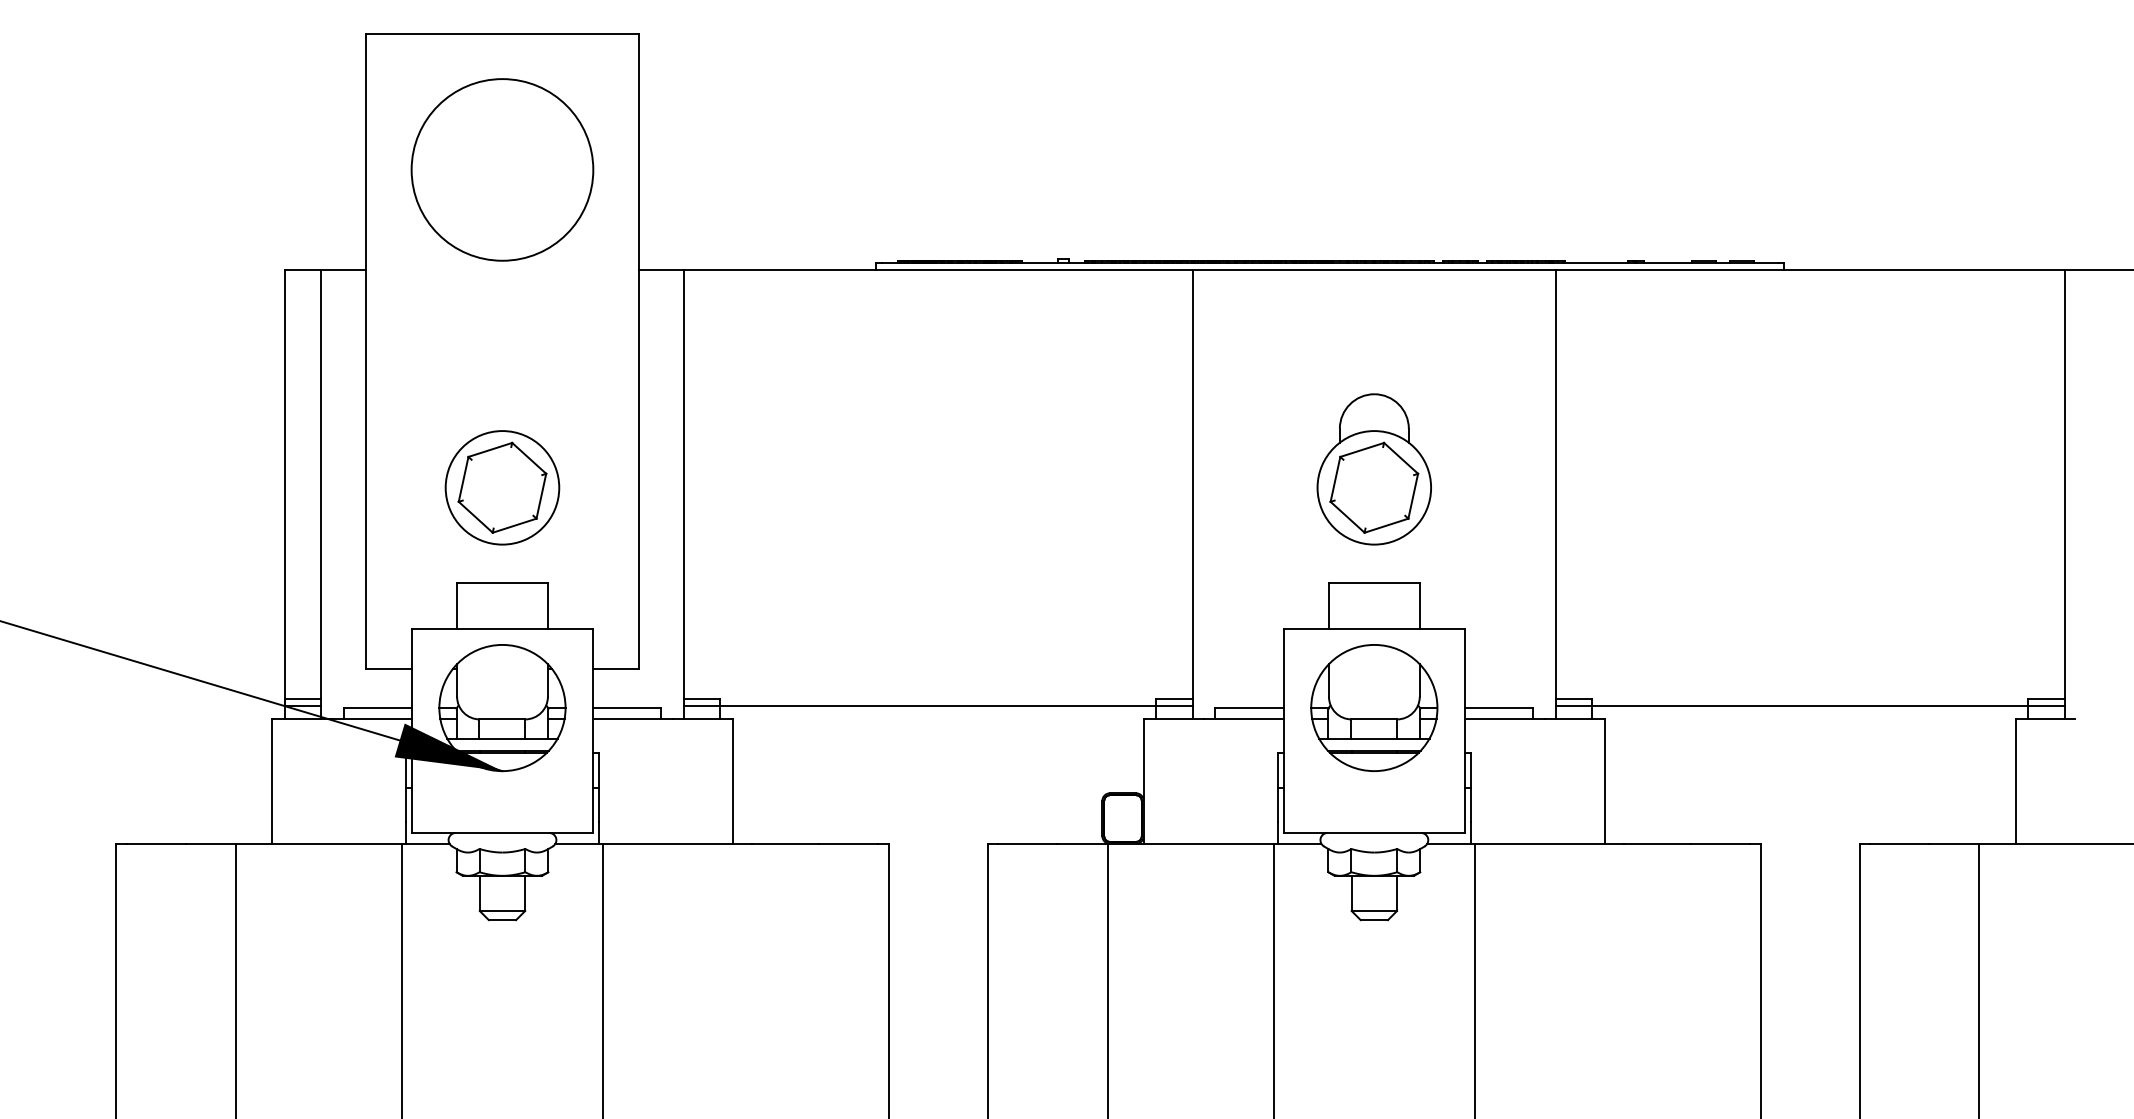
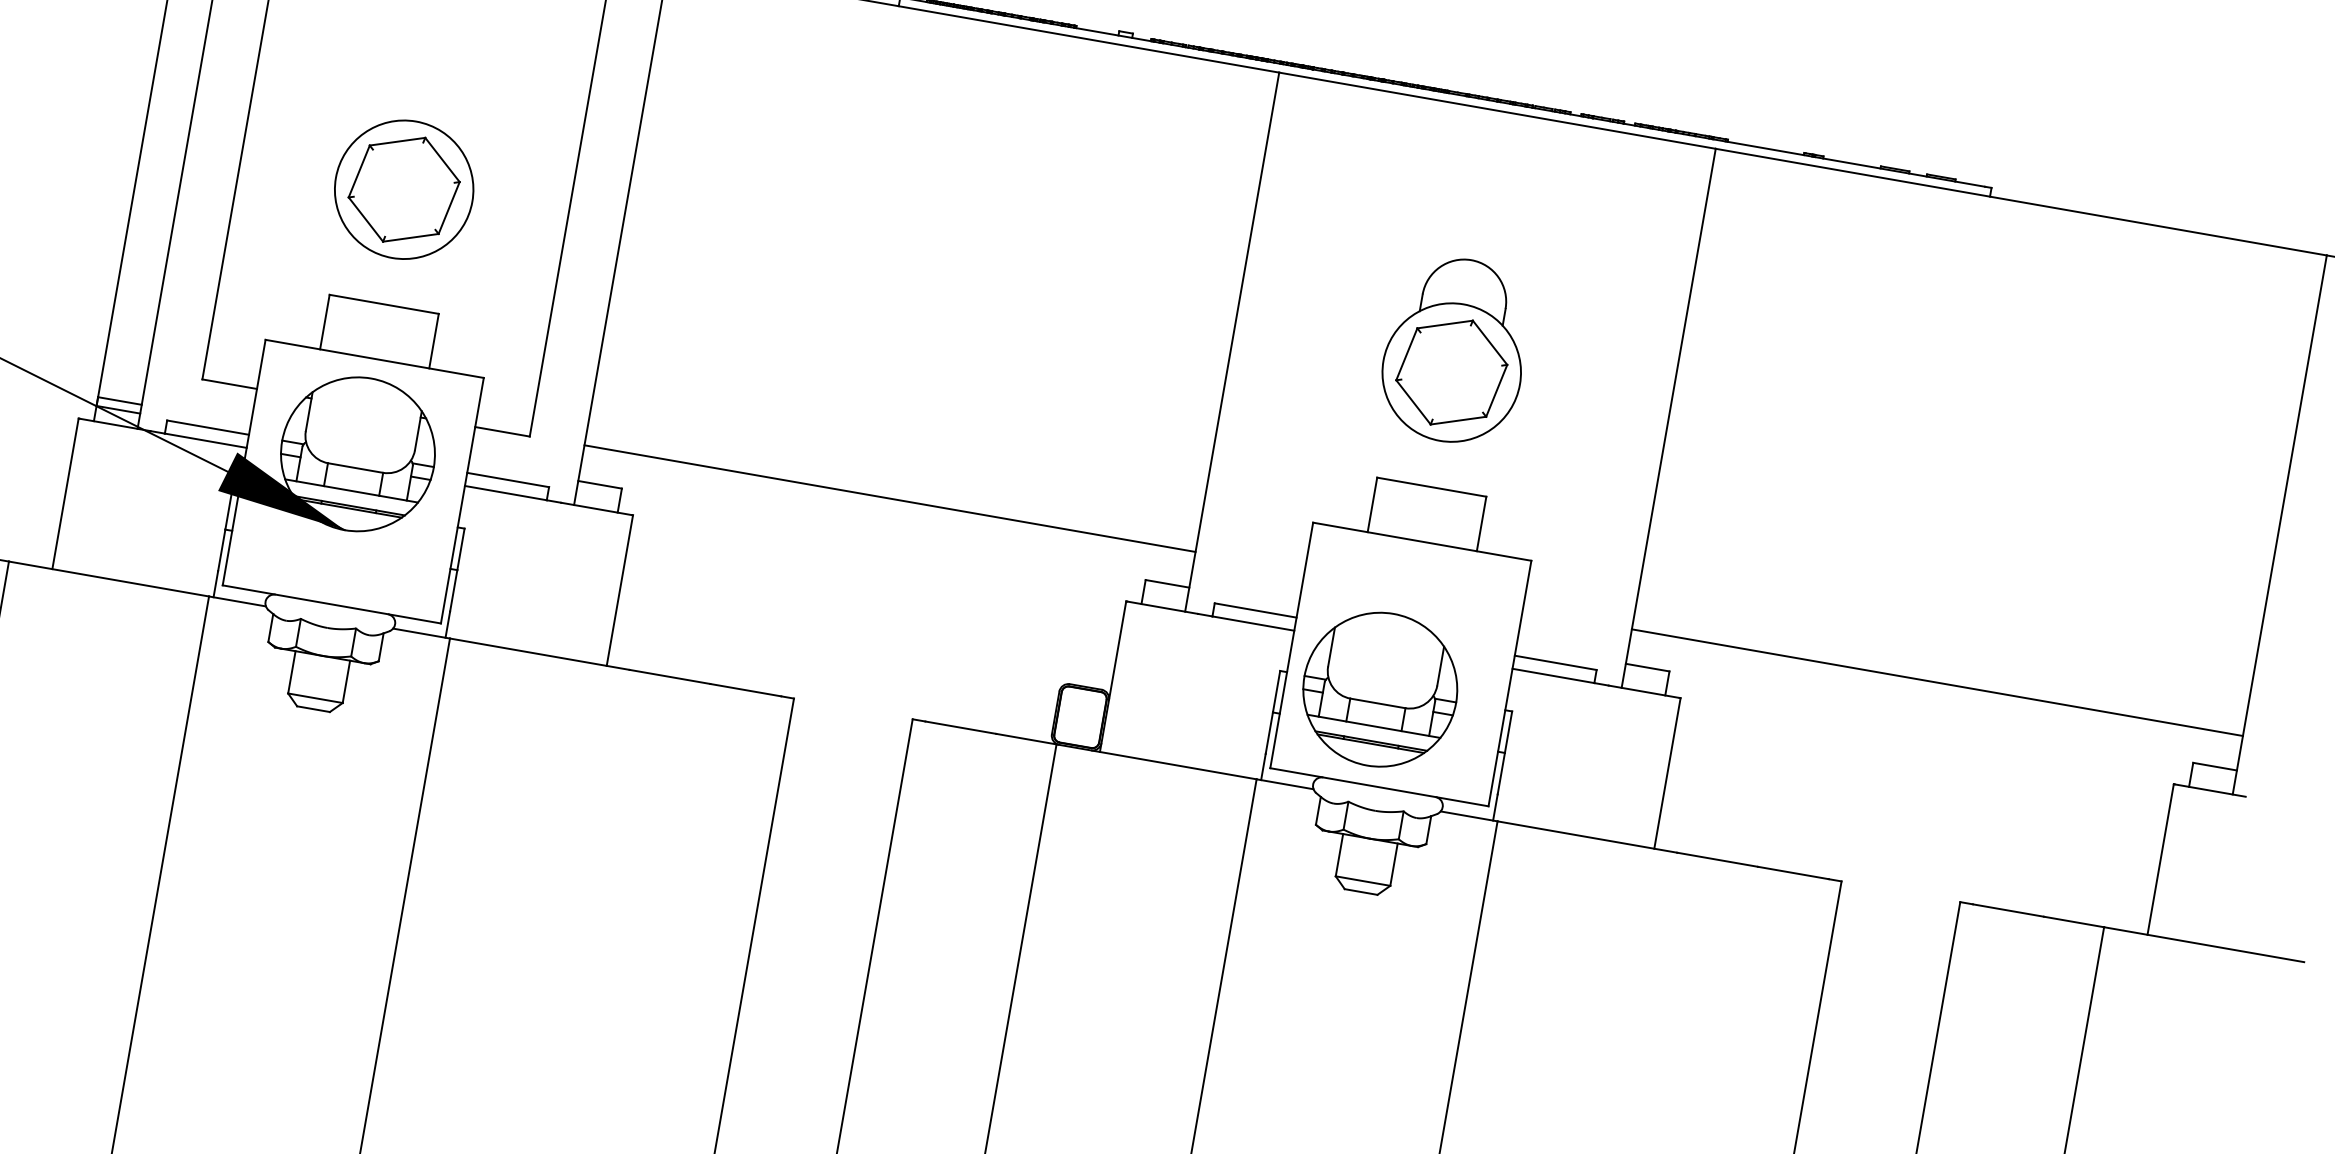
line: (938, 705) -> (890, 498), moved
line: (1810, 705) -> (1937, 682), moved
part: (1374, 707) -> (1380, 689), moved

